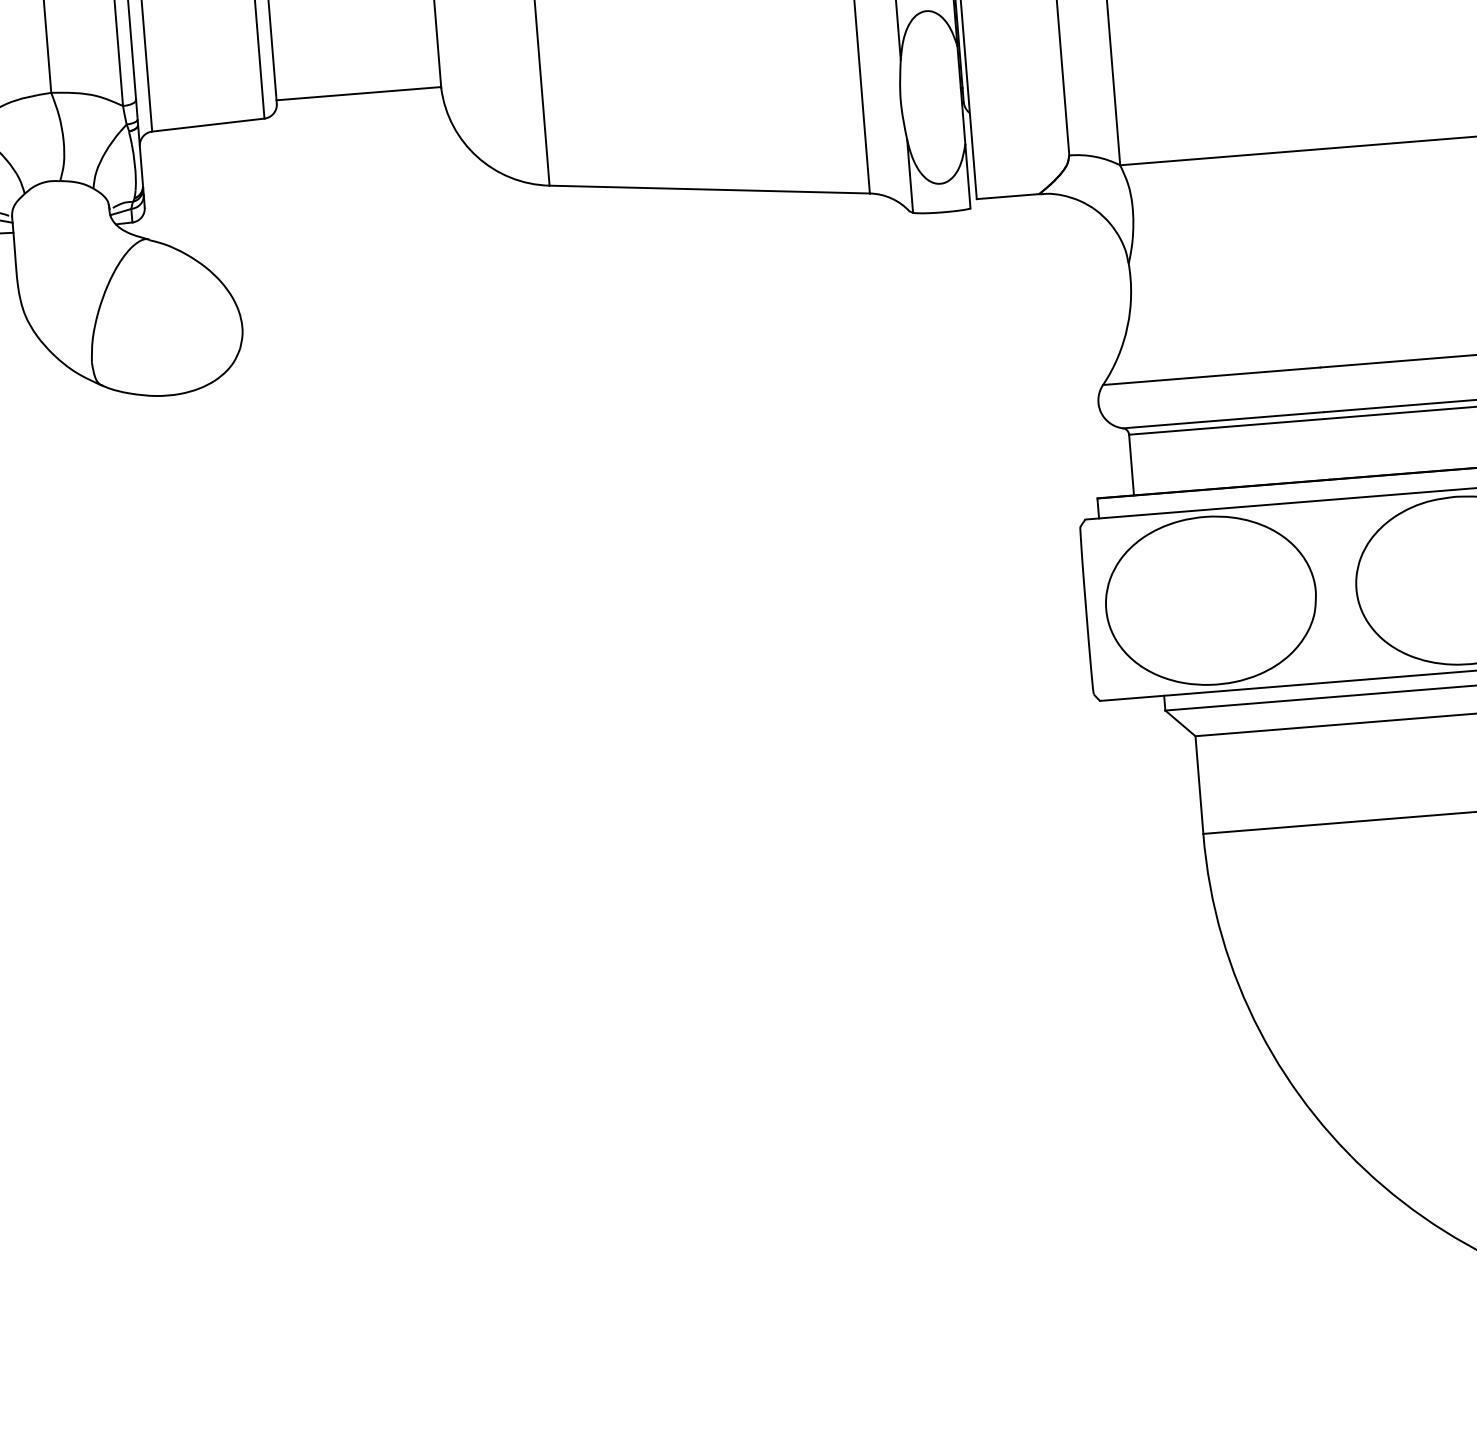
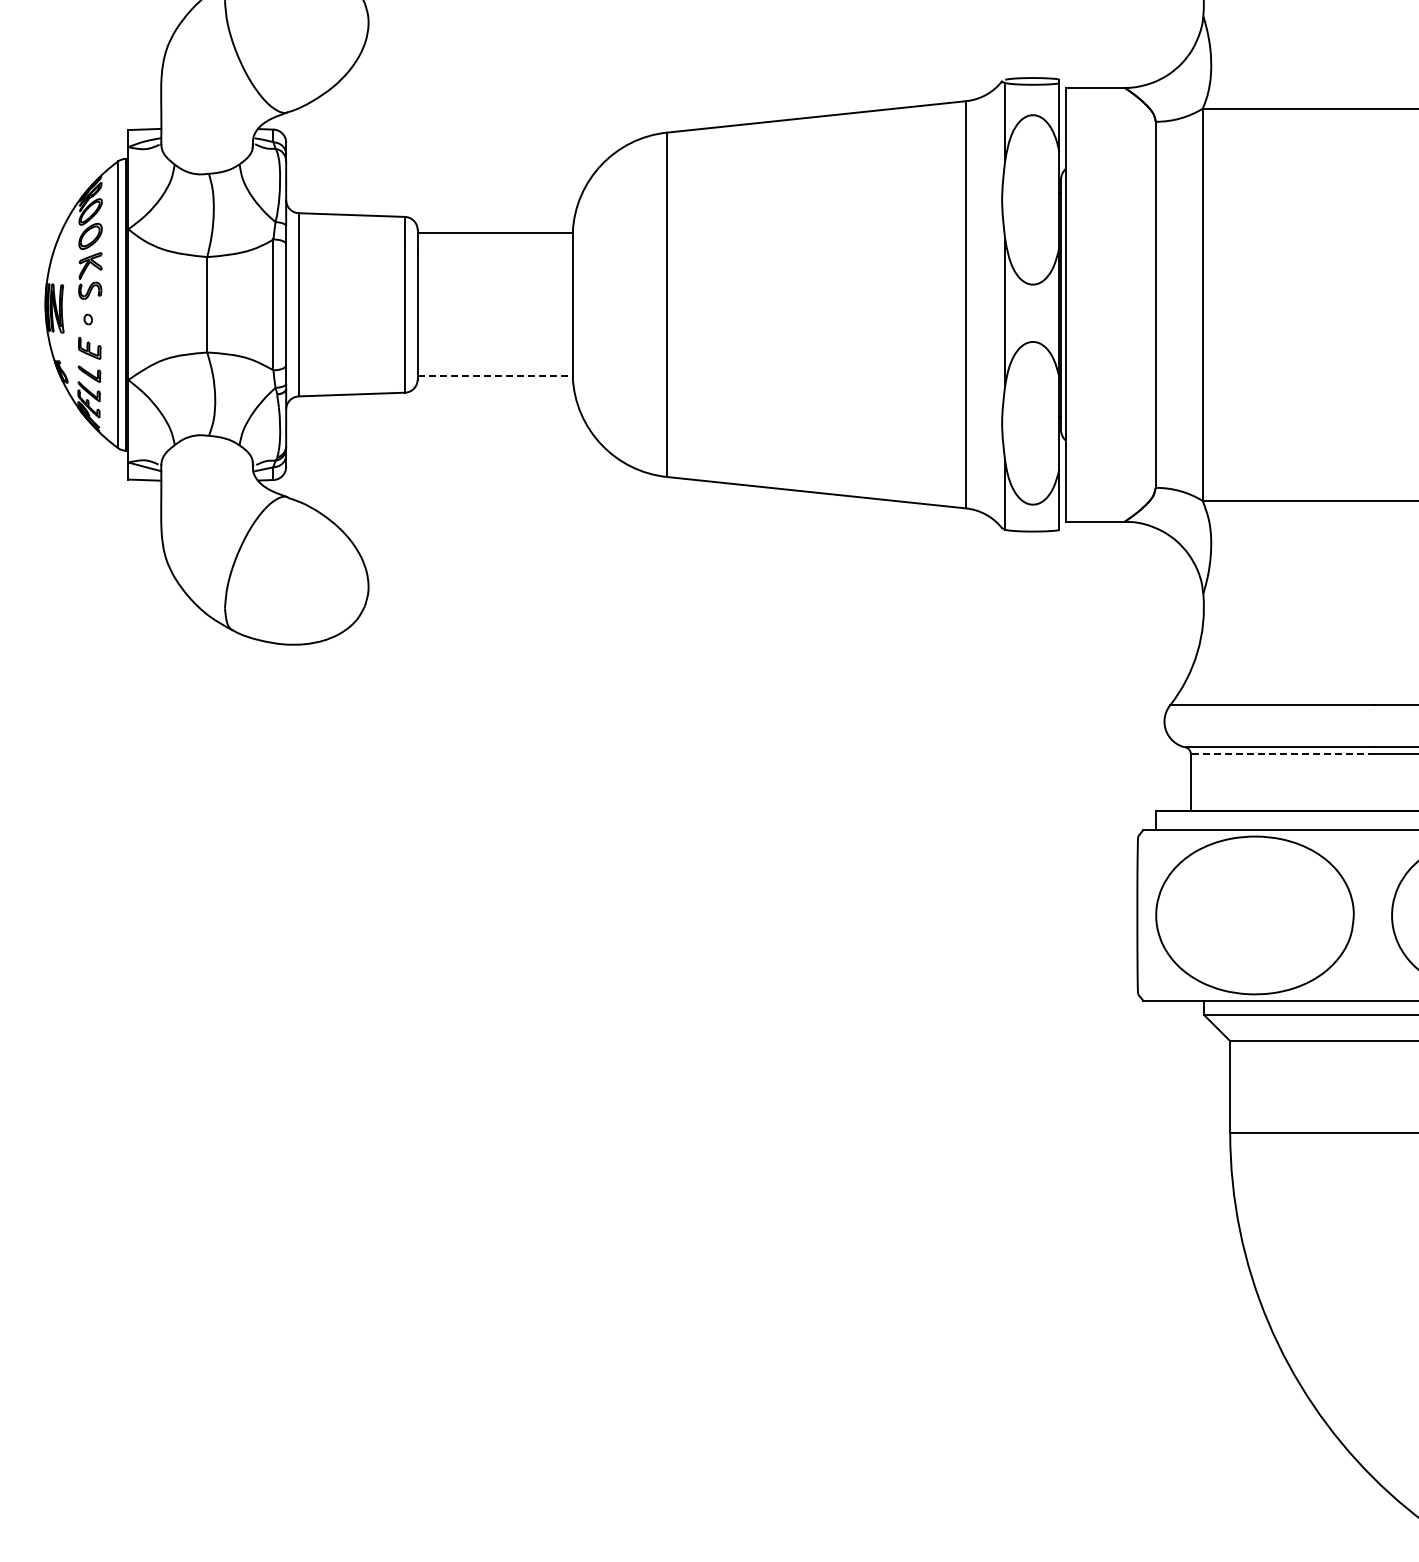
line: (359, 93) -> (495, 376), solid -> dashed
line: (1226, 426) -> (1282, 753), solid -> dashed

